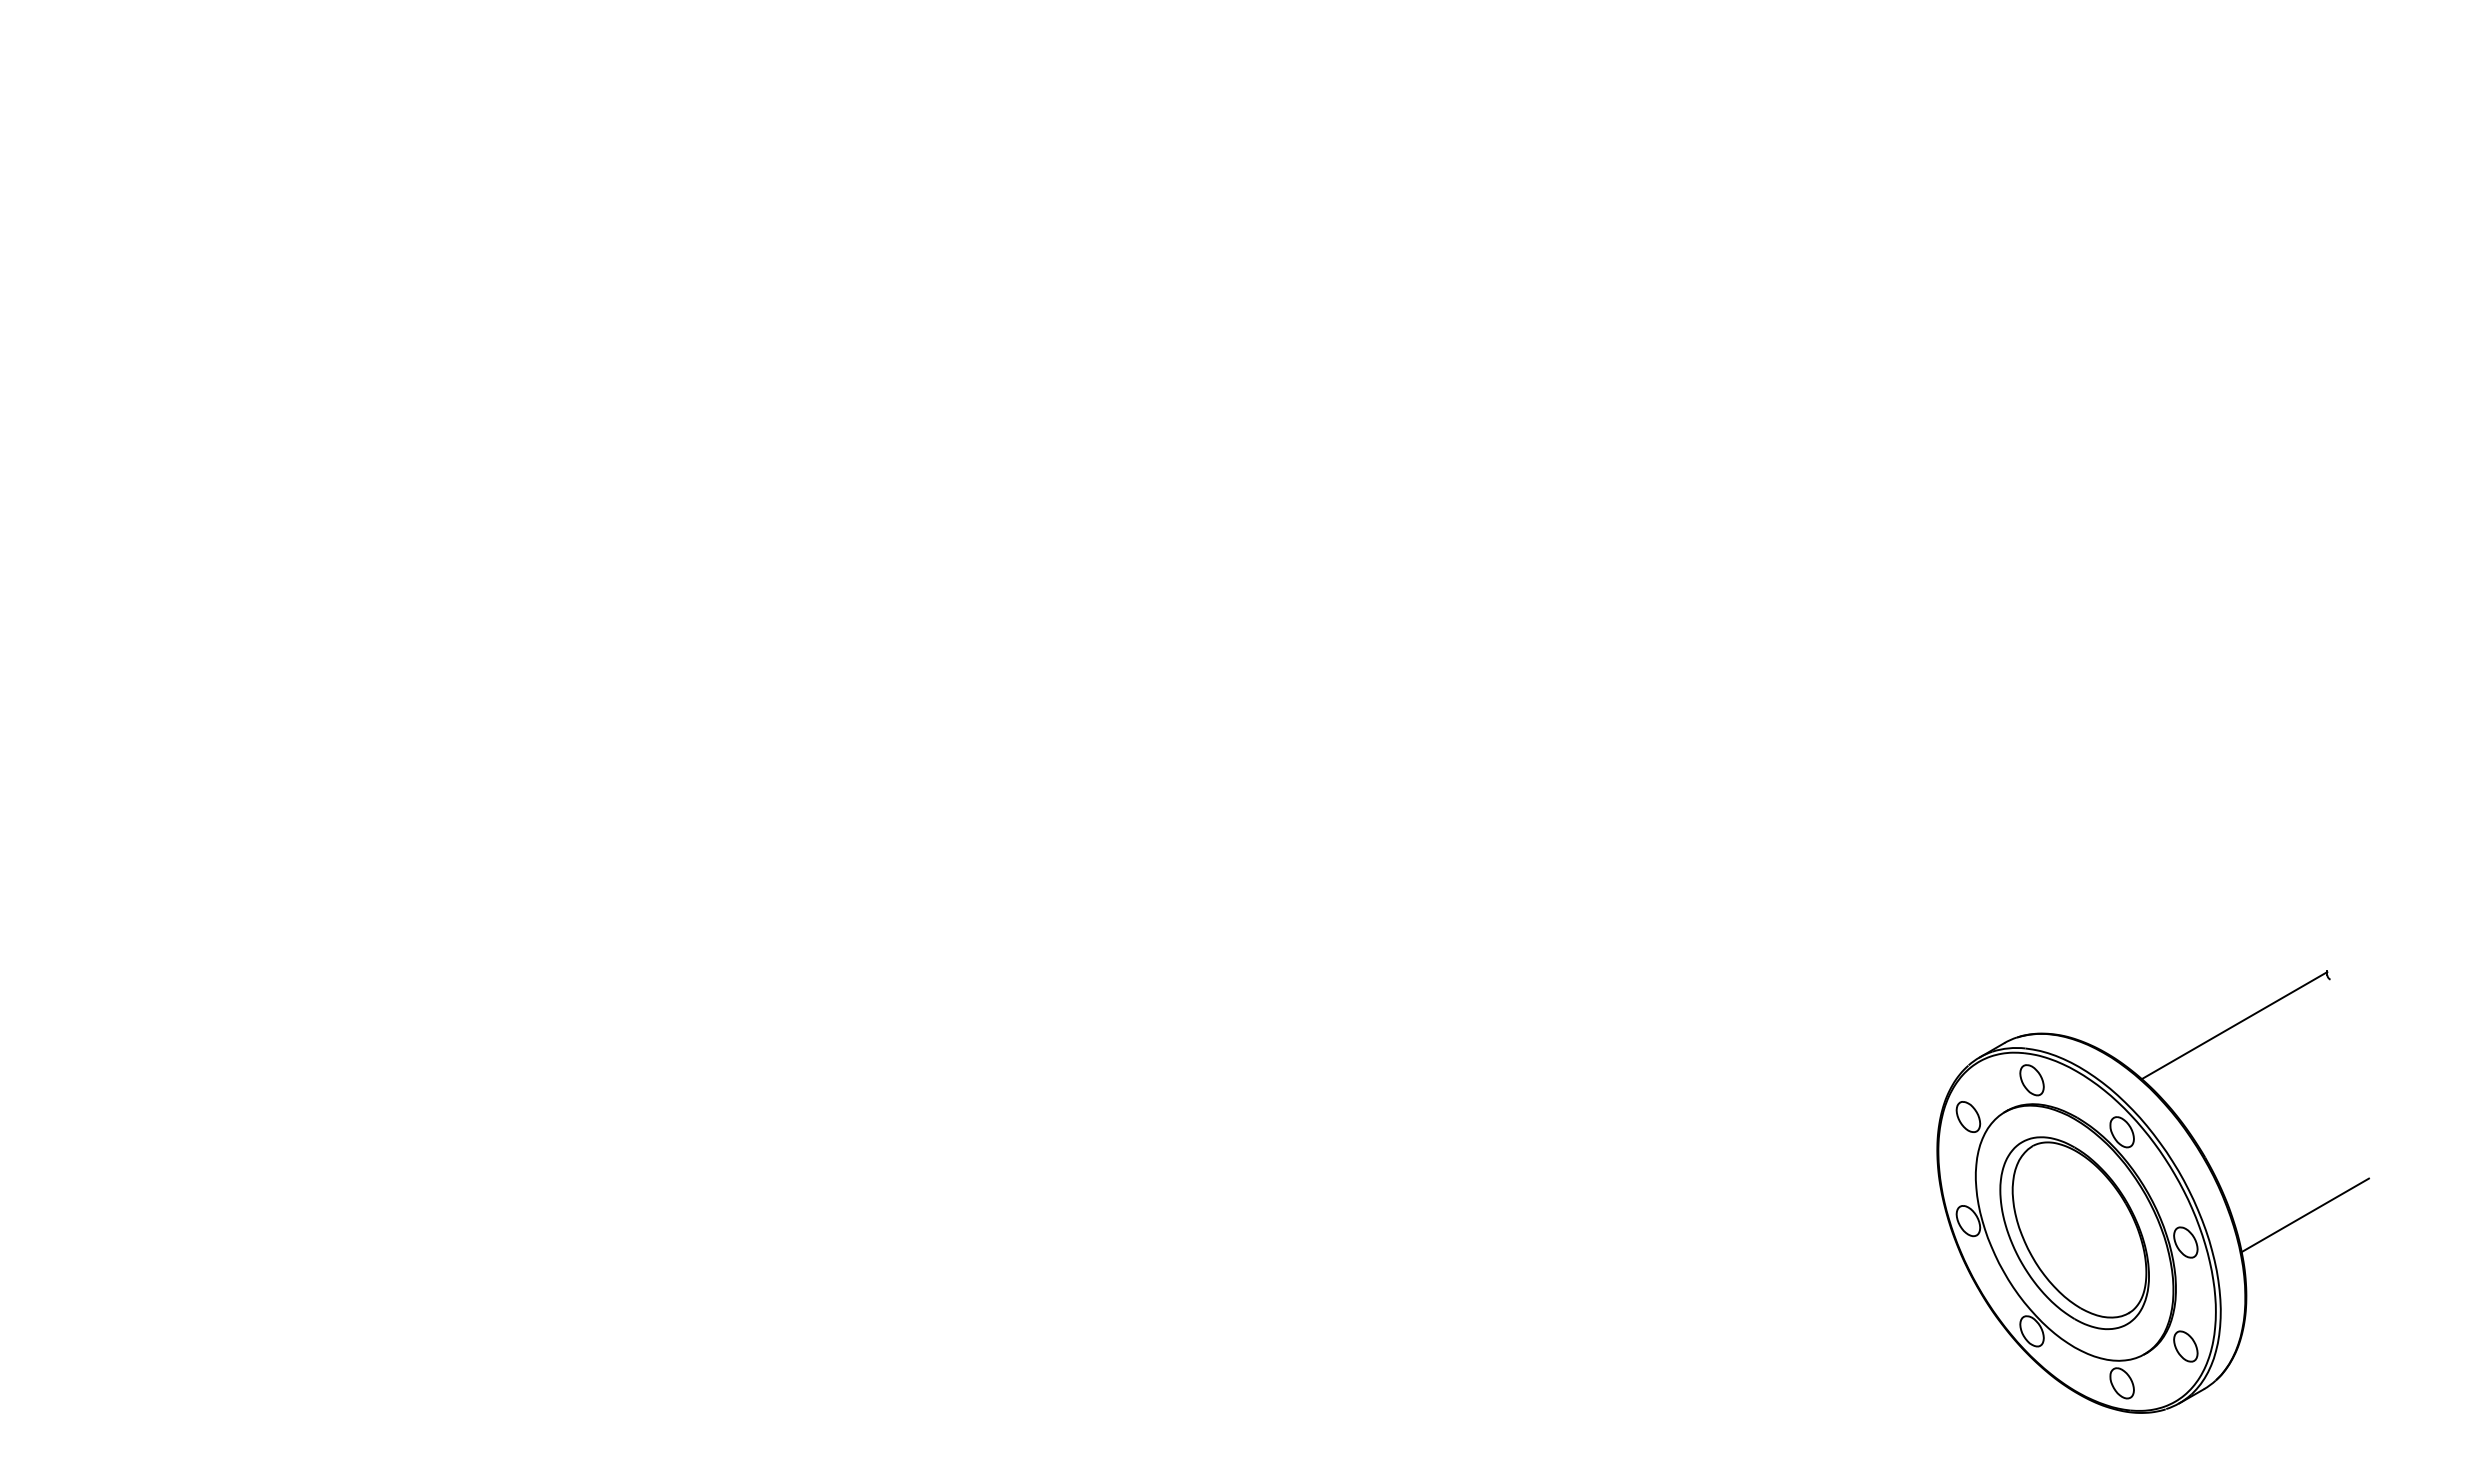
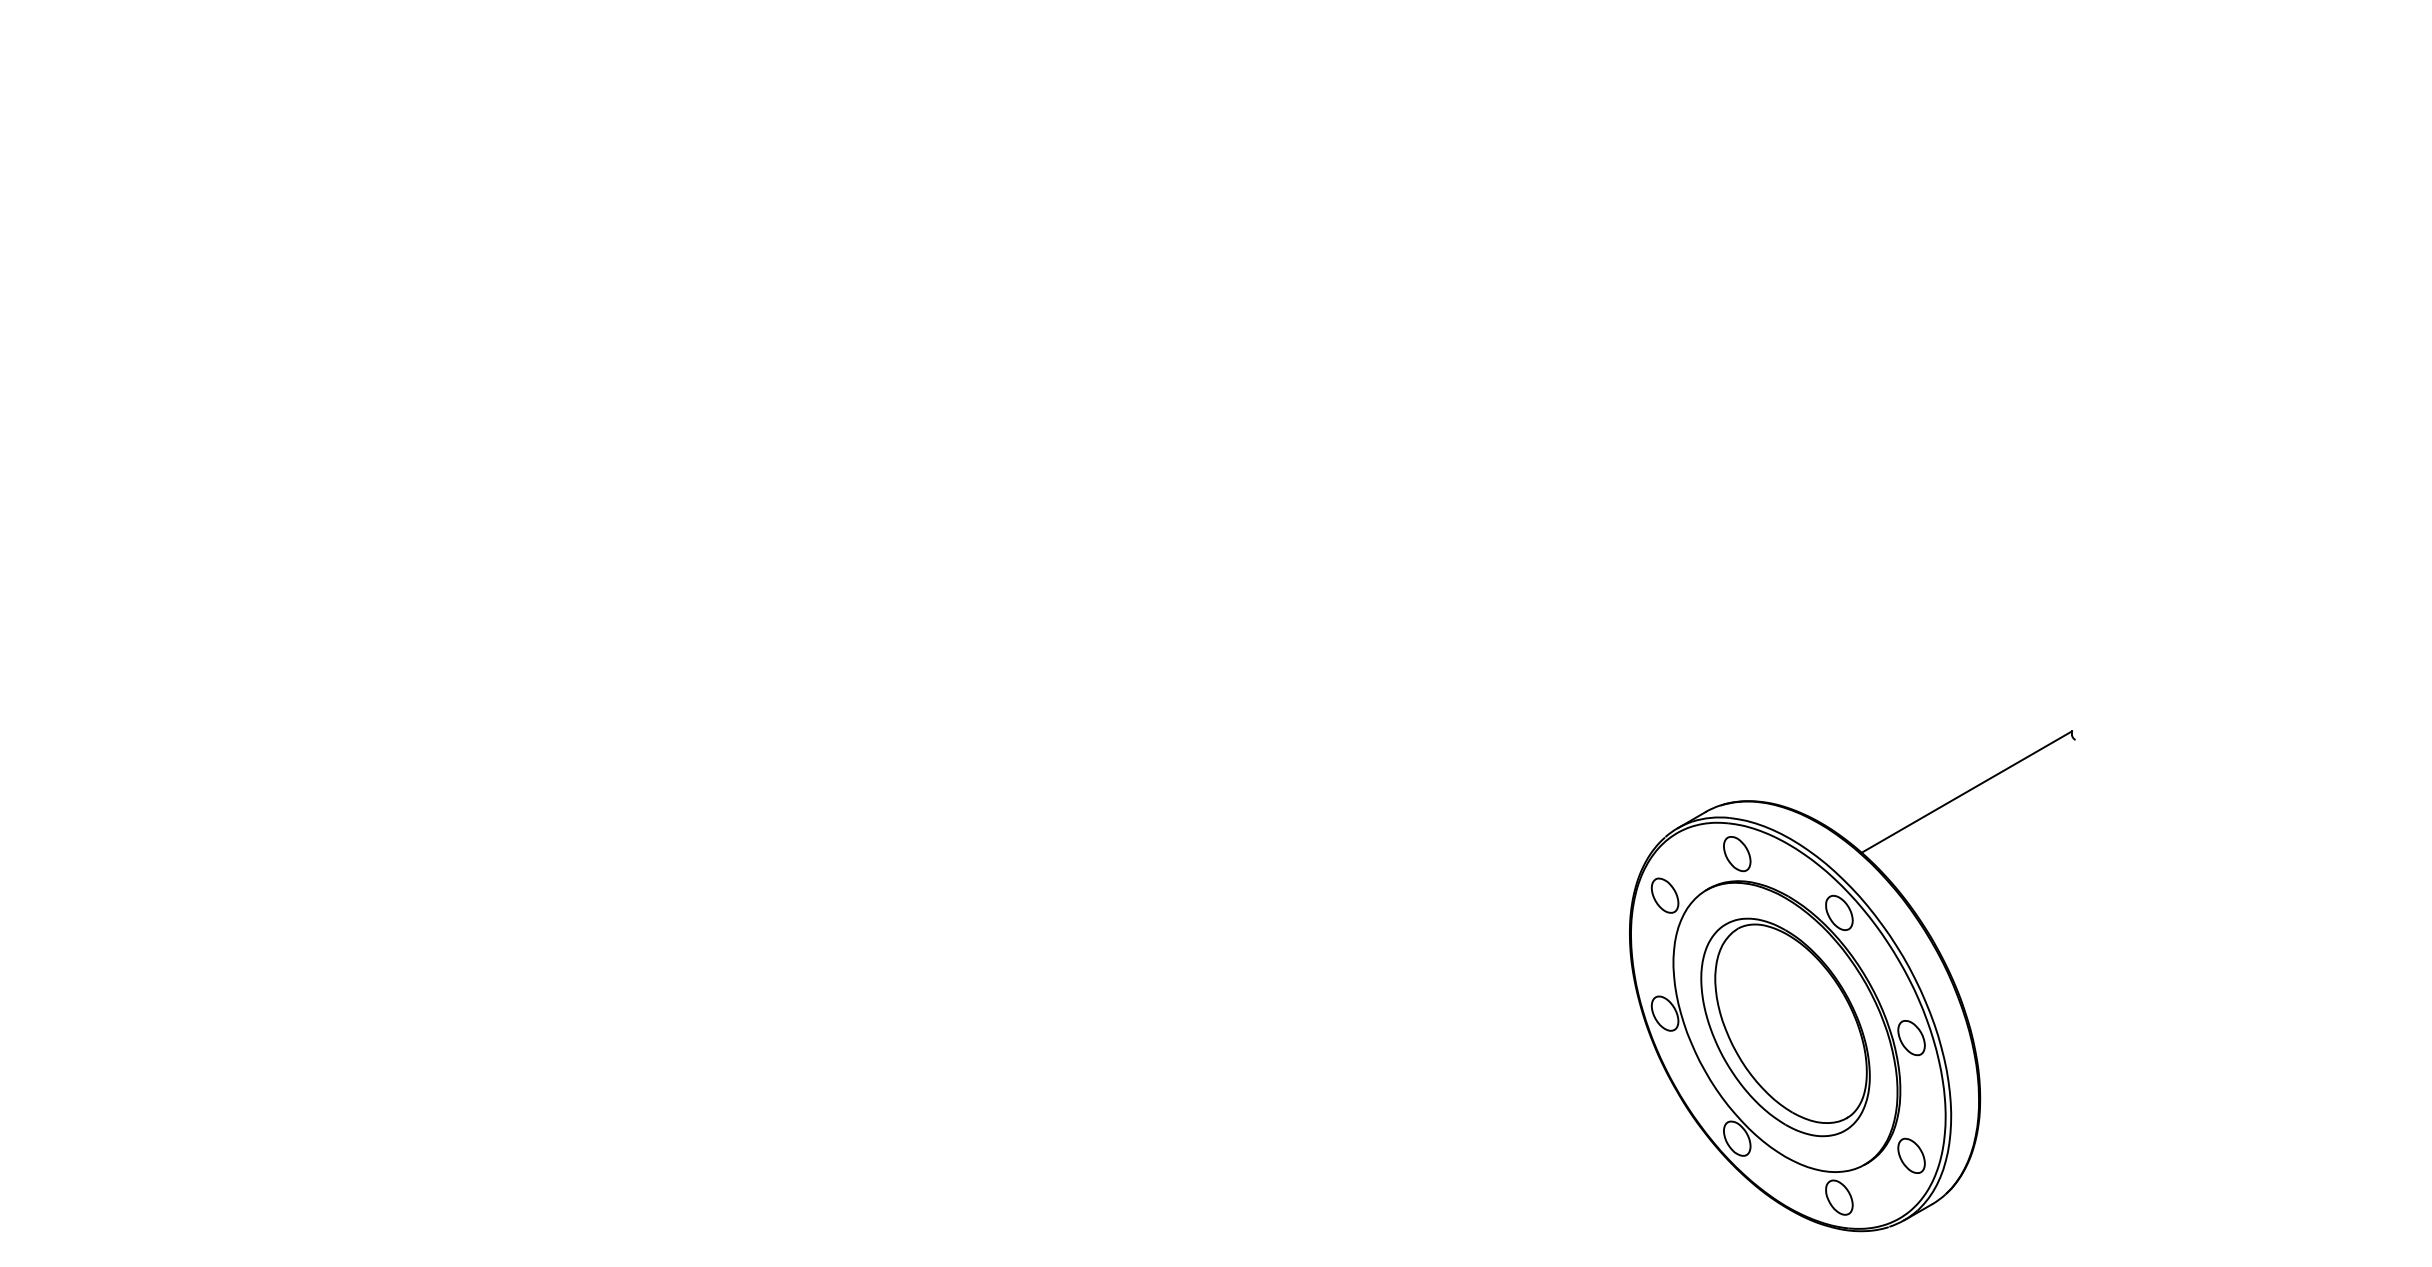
line: (2304, 1215) -> (2046, 1007), removed

